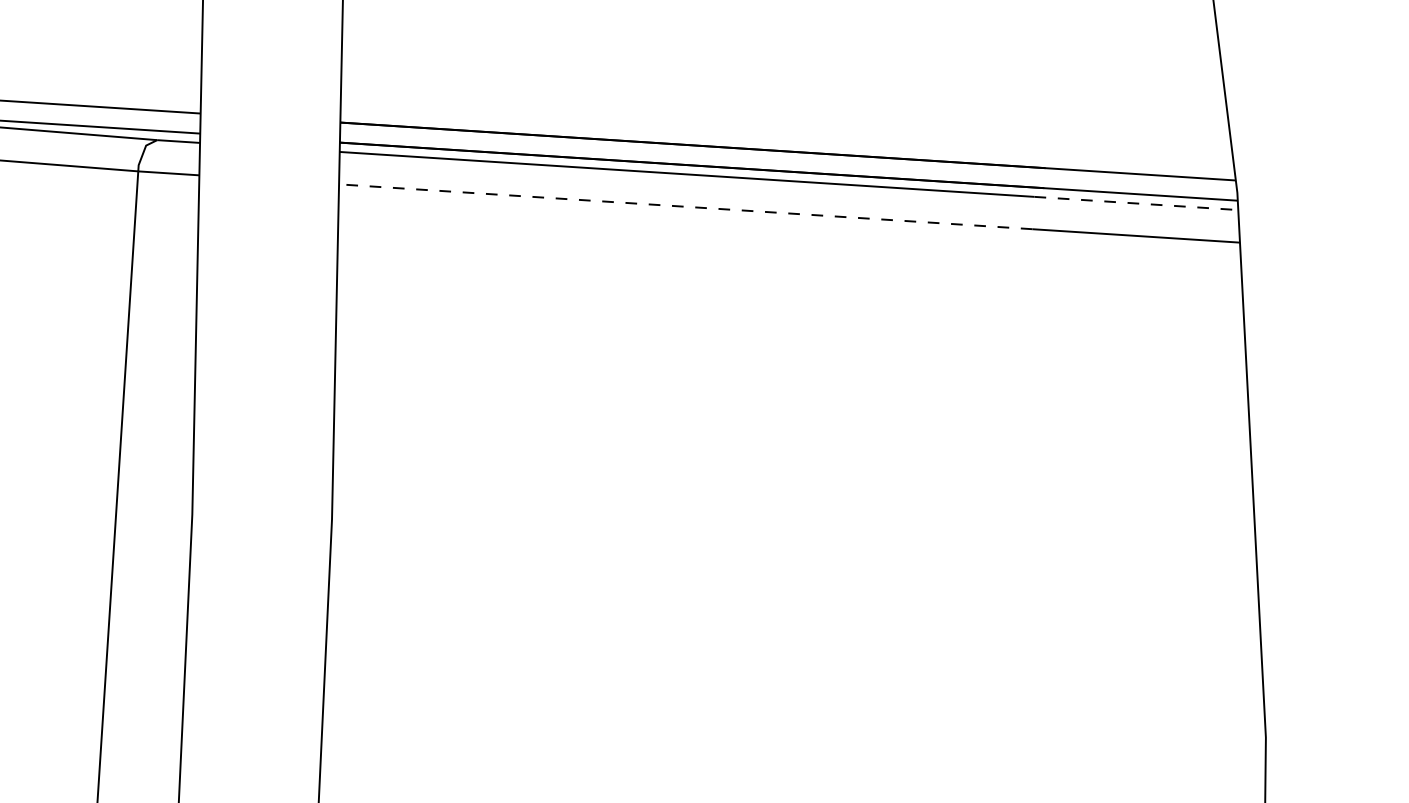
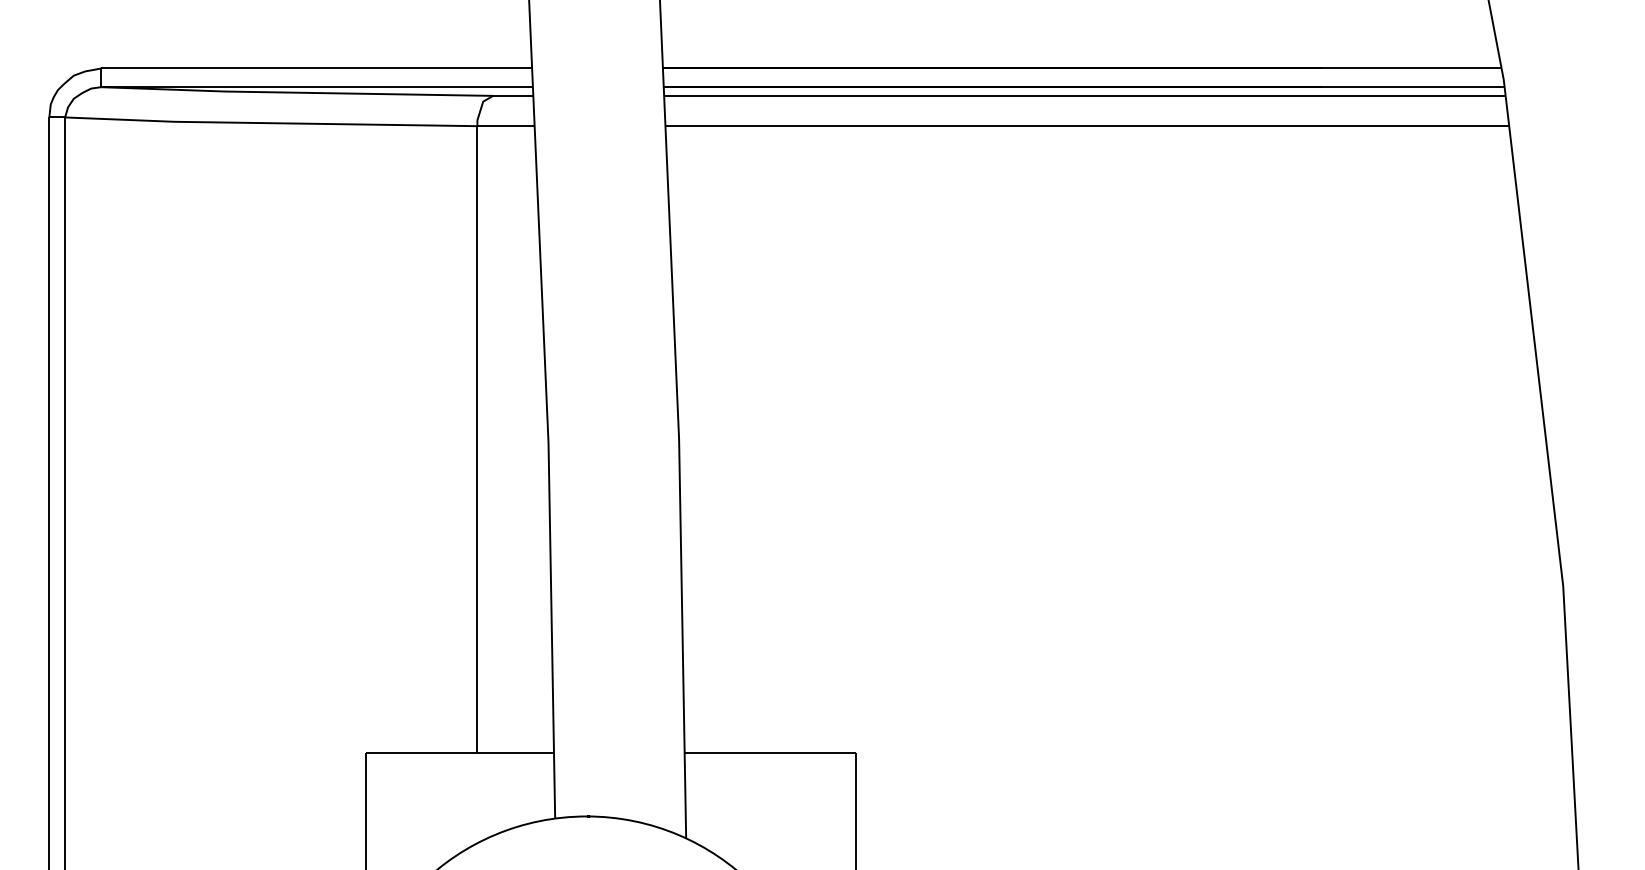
line: (1136, 203) -> (1410, 95), dashed -> solid
line: (686, 207) -> (990, 126), dashed -> solid

